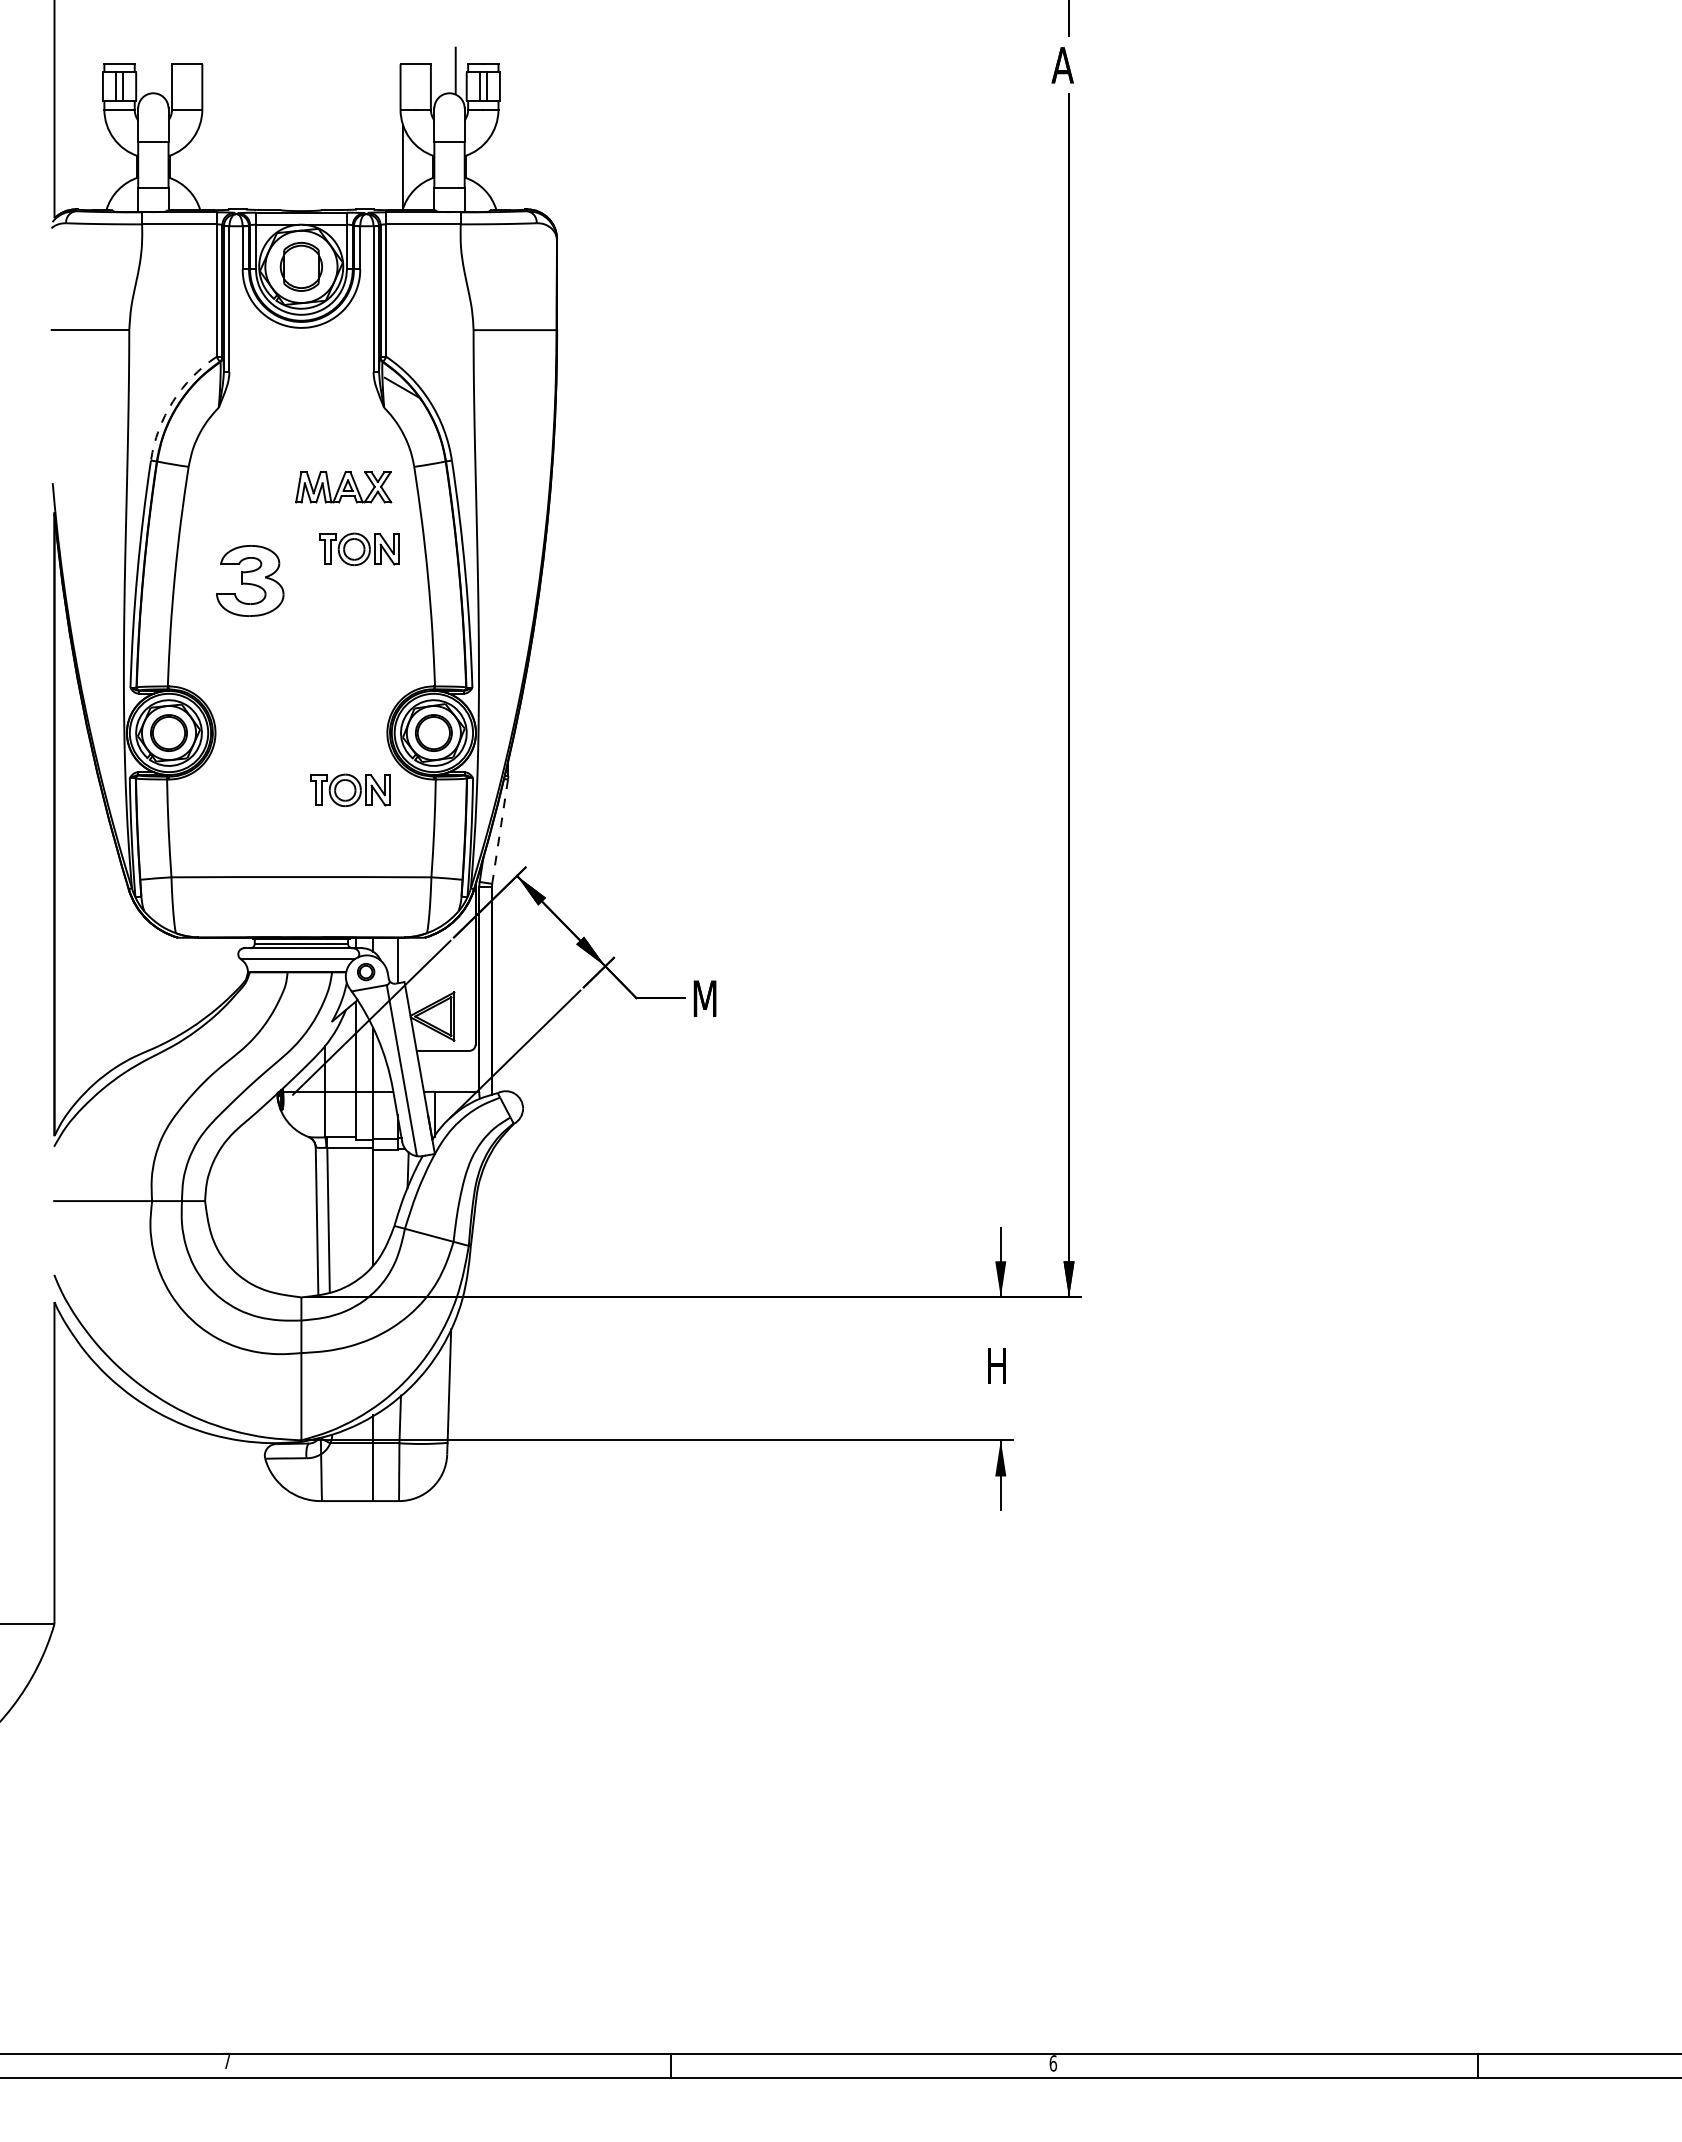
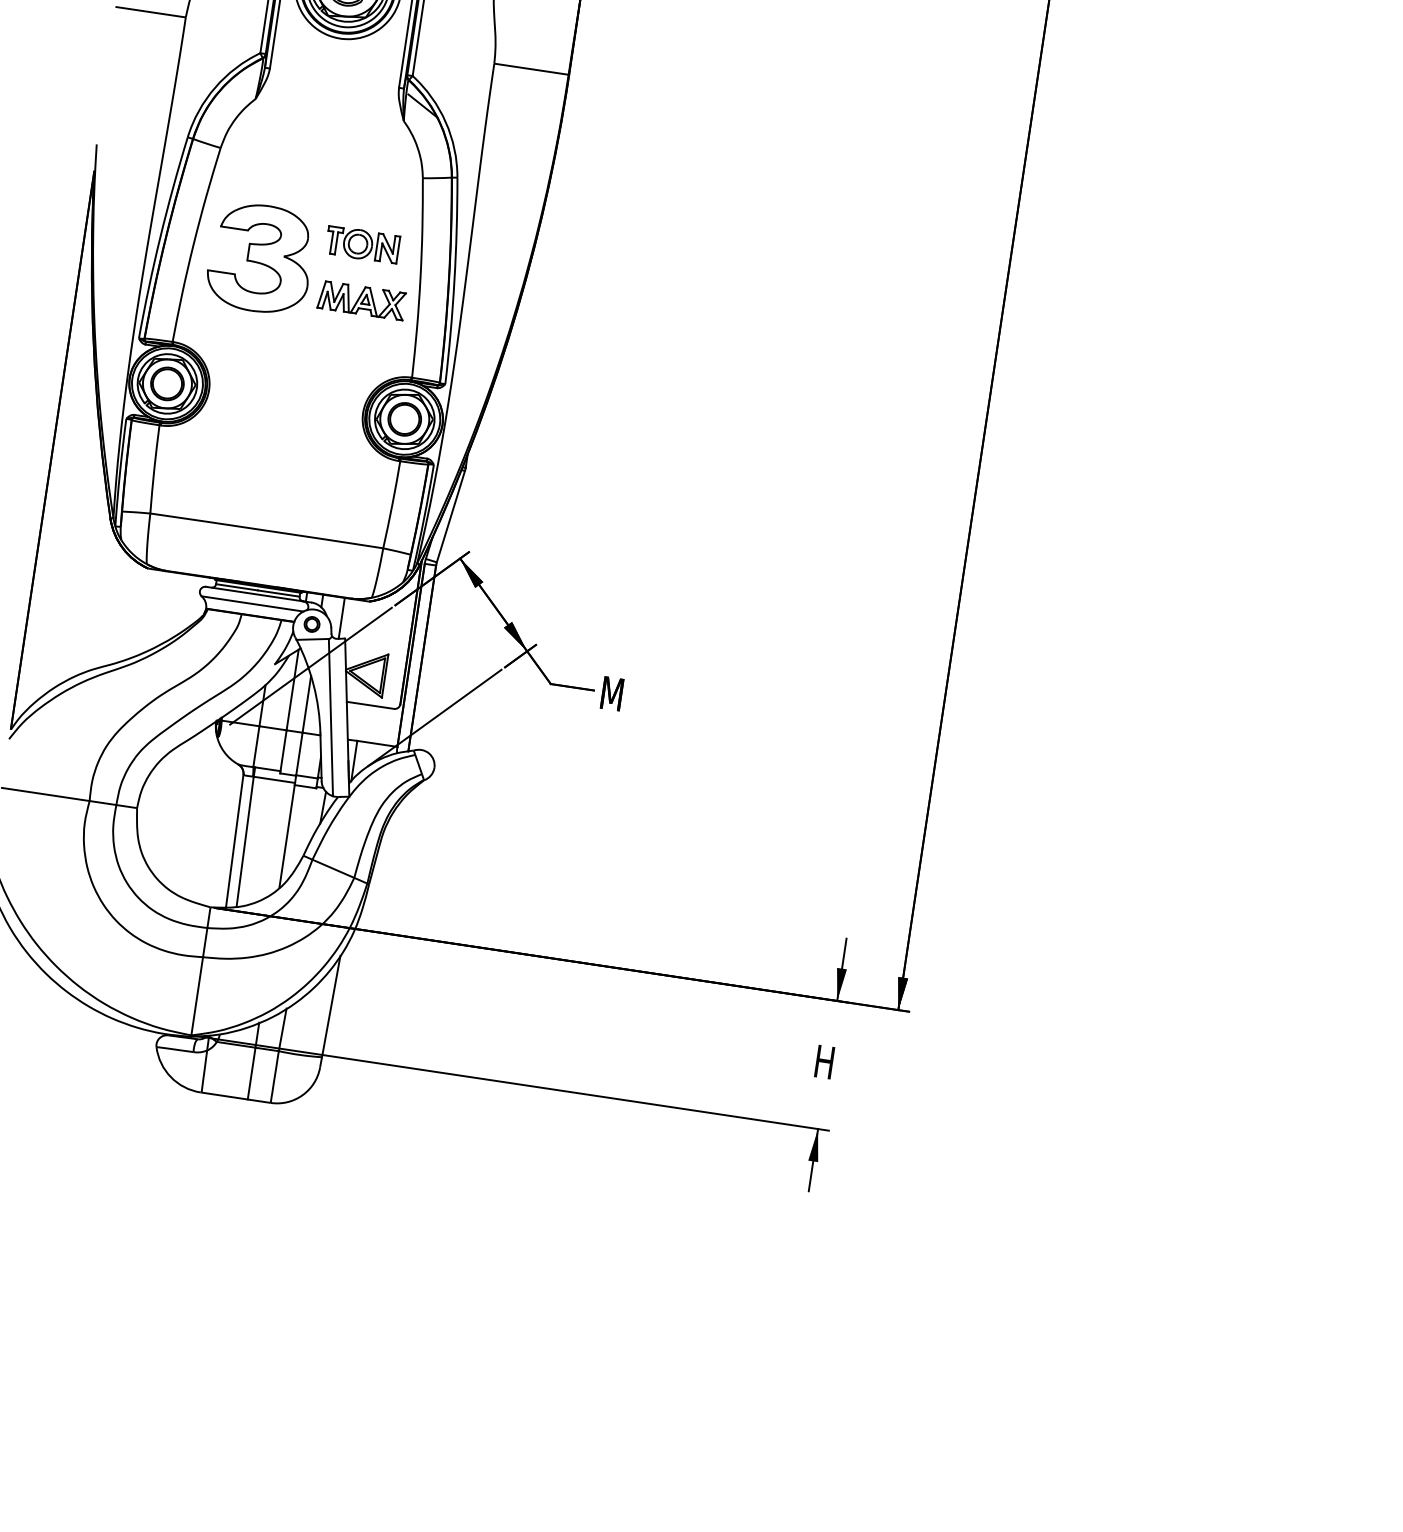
arc: (172, 401) -> (214, 87), dashed -> solid
part: (343, 487) -> (361, 300), moved
part: (249, 580) -> (260, 257), size x1.67
part: (350, 790) -> (322, 459), removed
line: (500, 831) -> (451, 516), dashed -> solid

